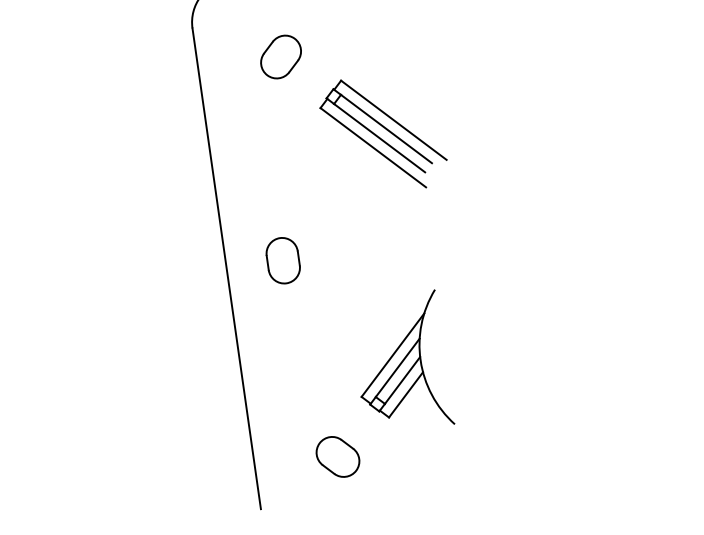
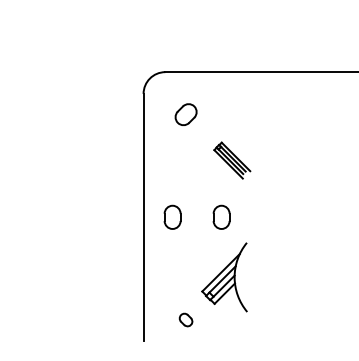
part: (384, 133) -> (232, 160), size x0.6
part: (378, 245) -> (221, 216), added
part: (336, 456) -> (185, 319), size x0.6

